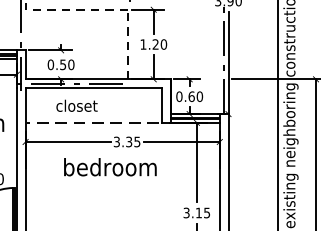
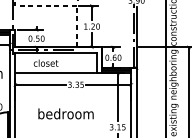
line: (92, 123) -> (55, 73), dashed -> solid
text: (109, 166) -> (65, 113), moved

